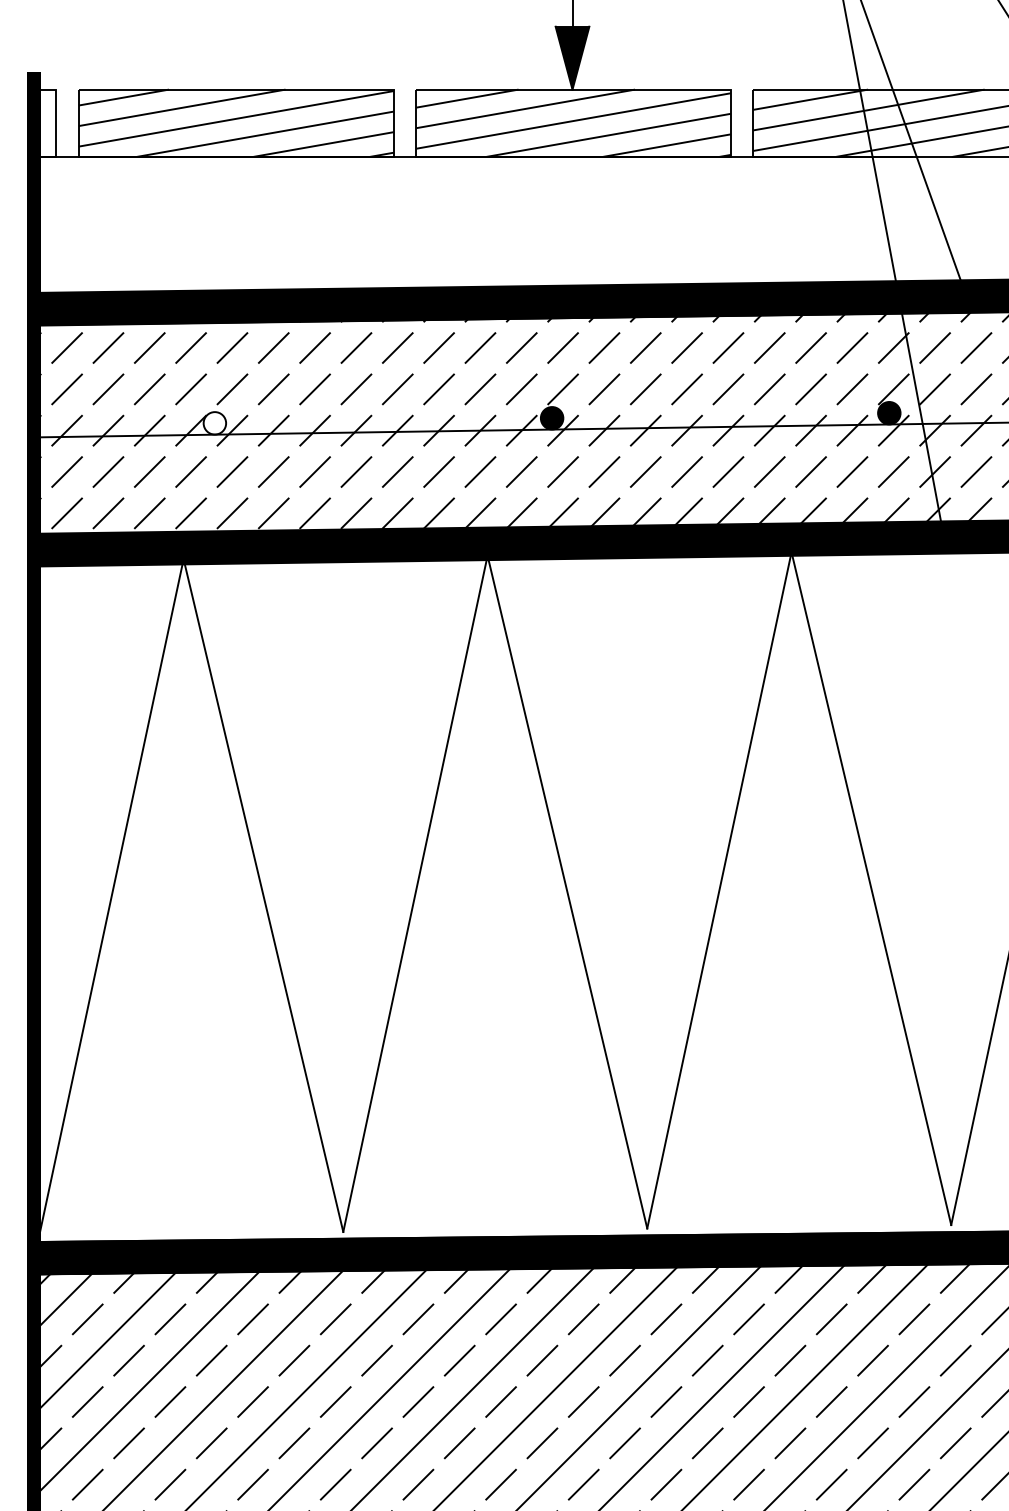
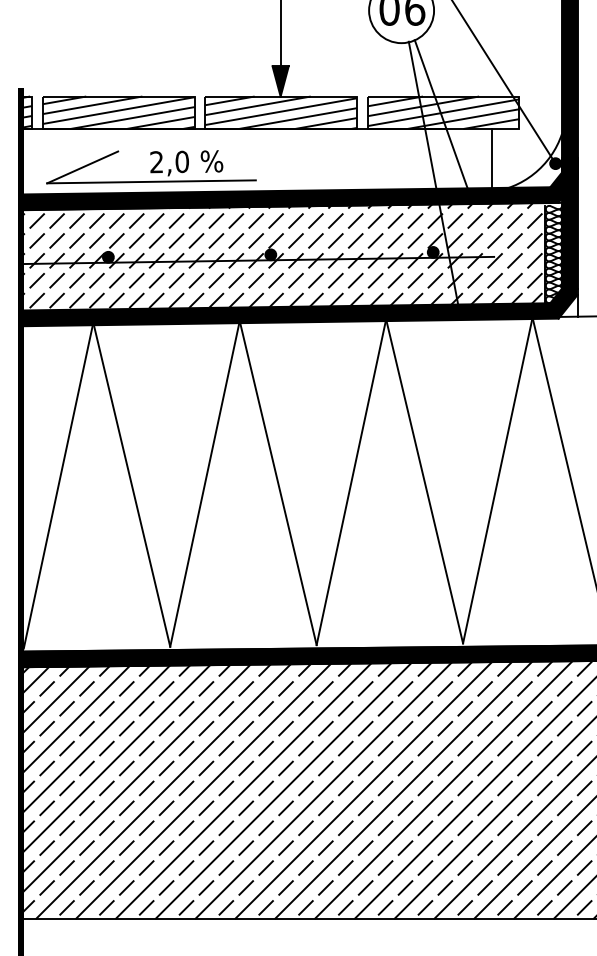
hatch: (44, 120) -> (26, 111), added
part: (304, 236) -> (151, 167), added
fill: (213, 421) -> (107, 256), added

